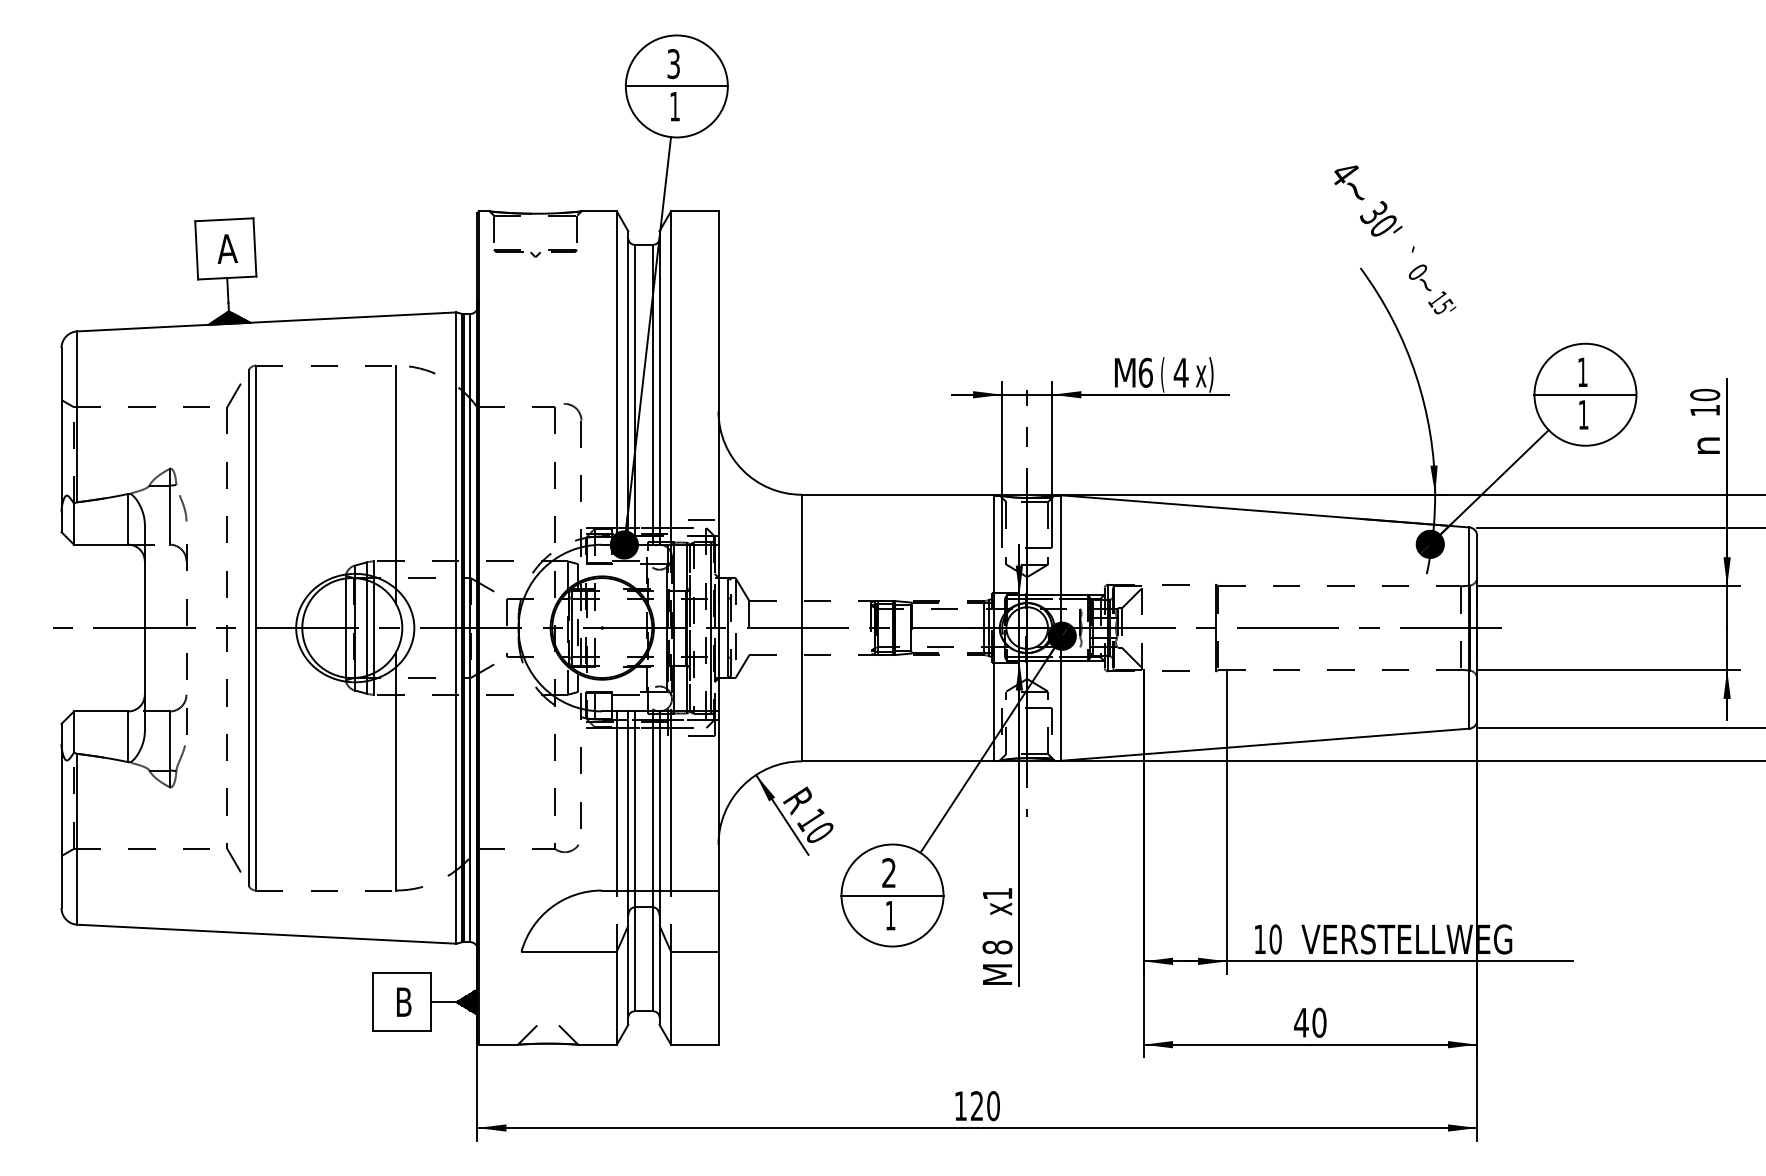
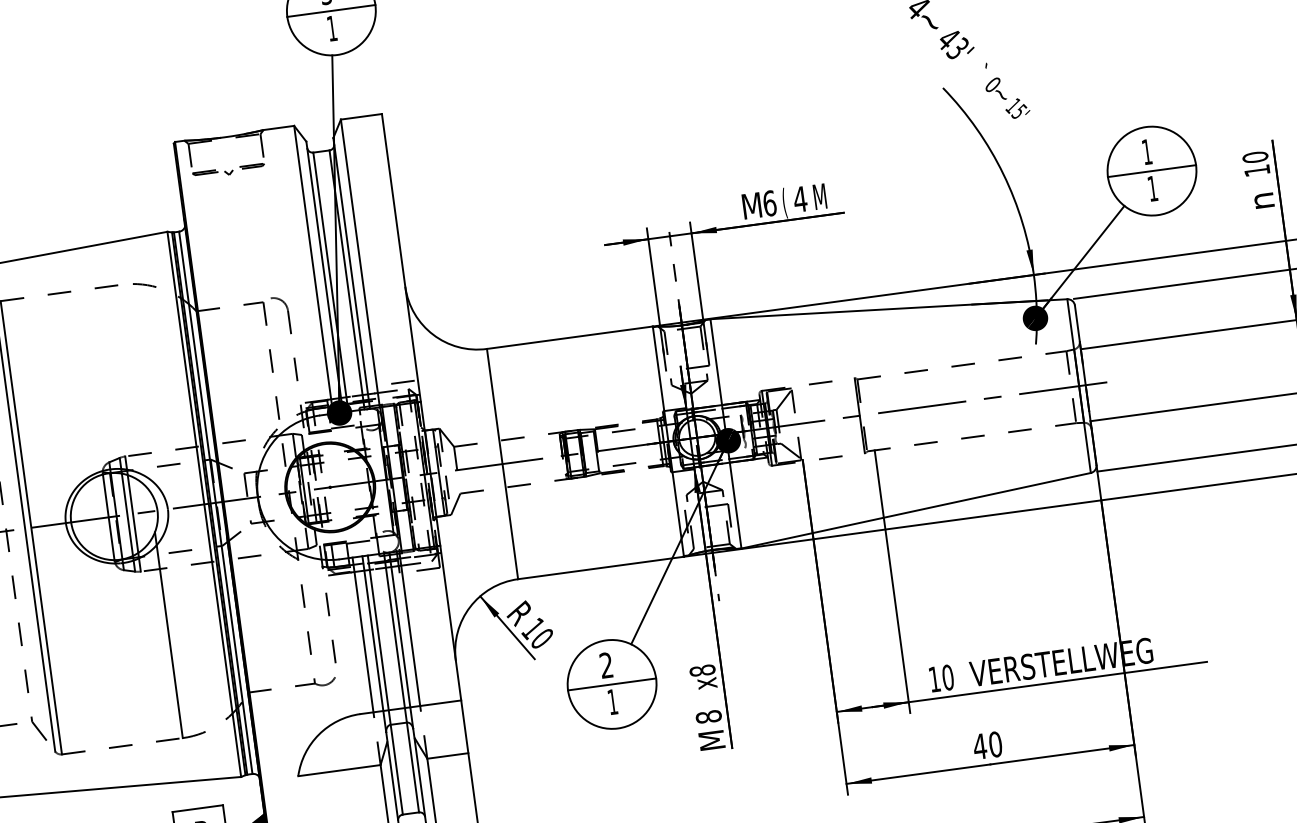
text: (1378, 218) -> (952, 43), 30' -> 43'
text: (1204, 374) -> (820, 198), x) -> M
line: (396, 484) -> (135, 387), removed
text: (997, 893) -> (702, 670), x1 -> x8

